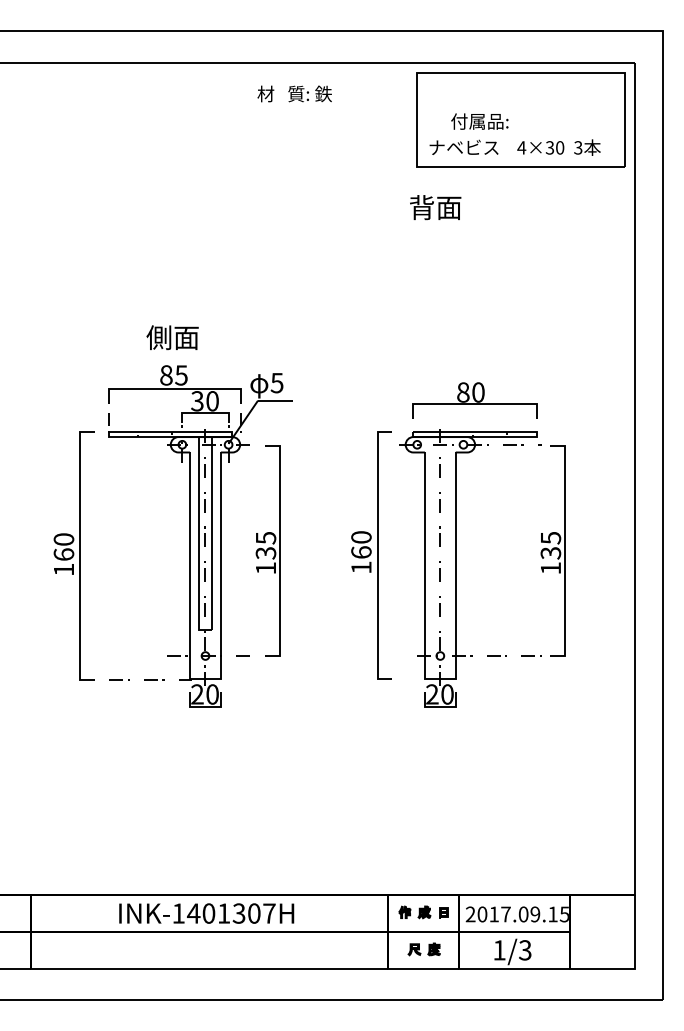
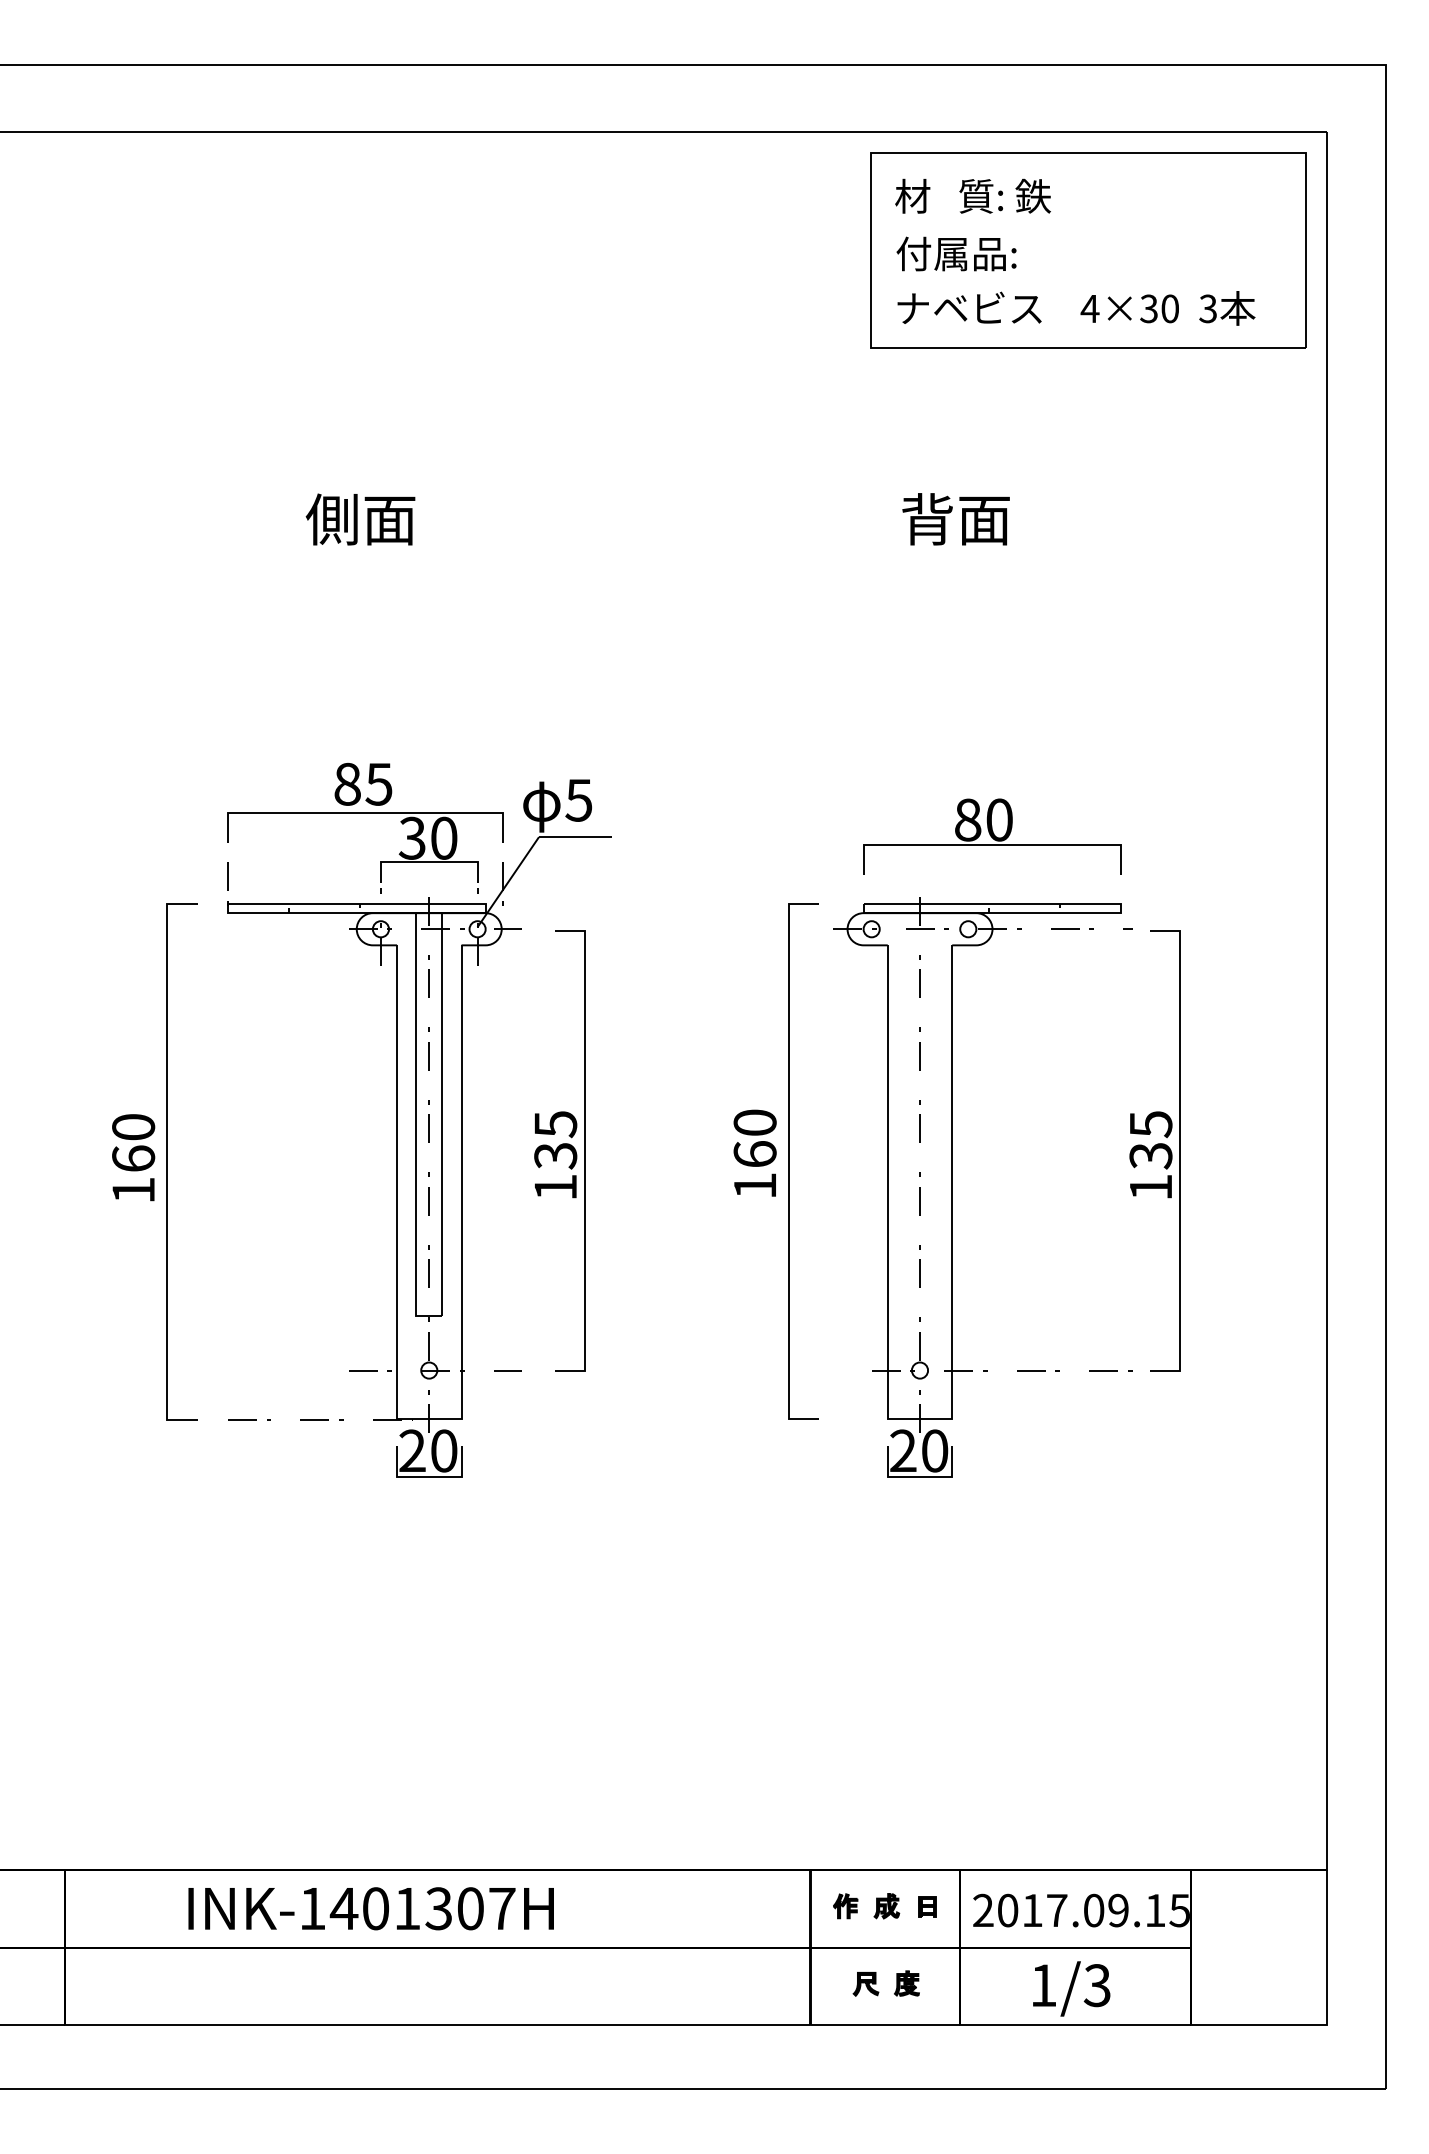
text: (294, 93) -> (972, 195), moved
text: (479, 121) -> (955, 253), moved
text: (435, 207) -> (955, 519), moved
text: (172, 337) -> (360, 519), moved
text: (206, 913) -> (370, 1908), moved

